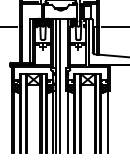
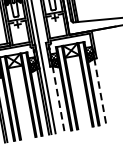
line: (68, 122) -> (59, 99), solid -> dashed
line: (107, 122) -> (100, 91), solid -> dashed

